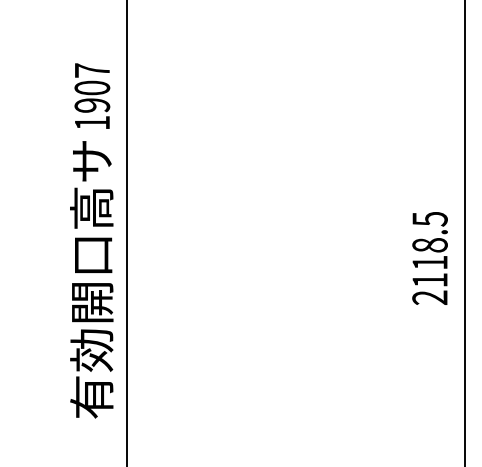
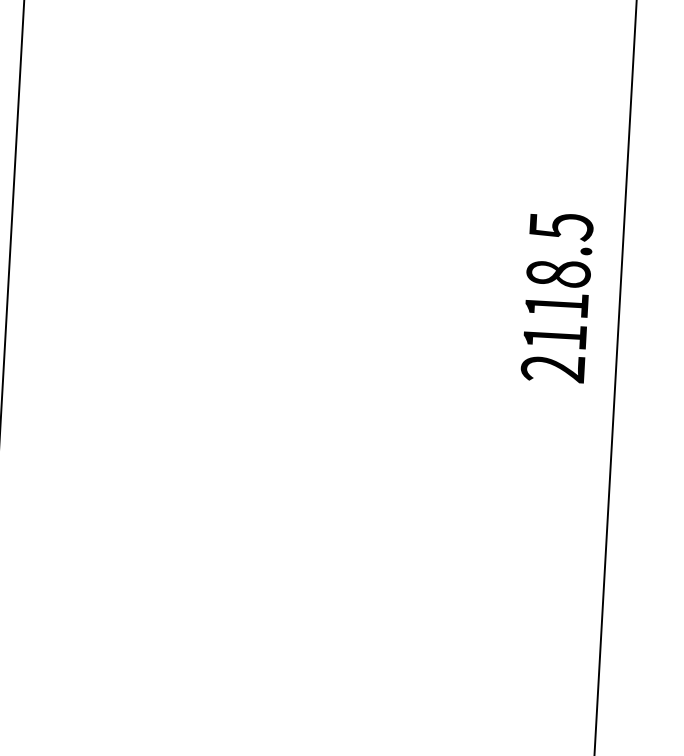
text: (429, 258) -> (556, 297), moved

